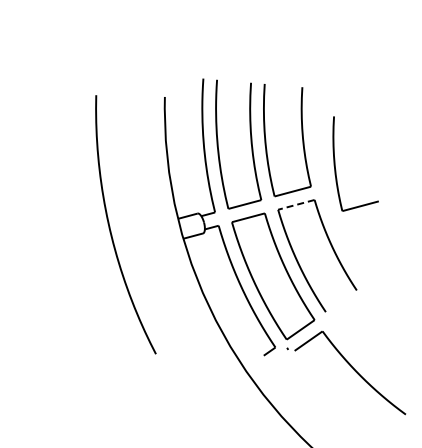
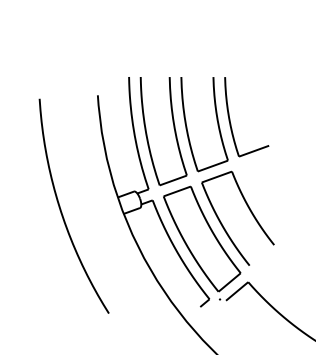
part: (336, 169) -> (231, 121), moved
line: (296, 204) -> (216, 176), dashed -> solid

